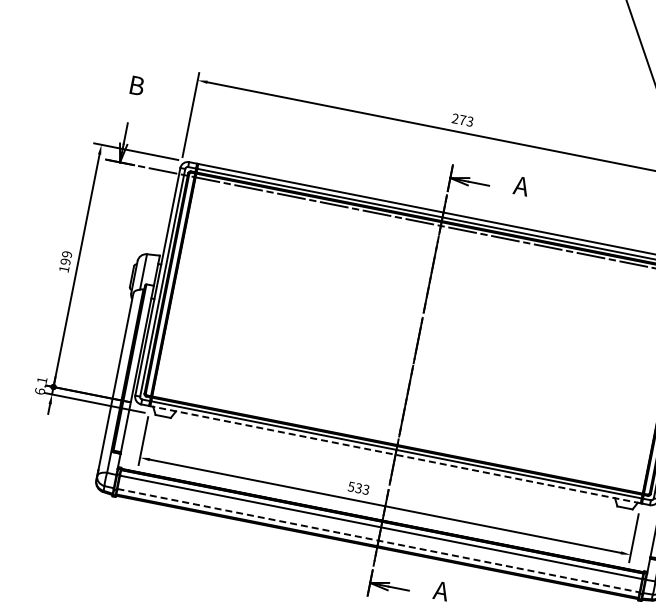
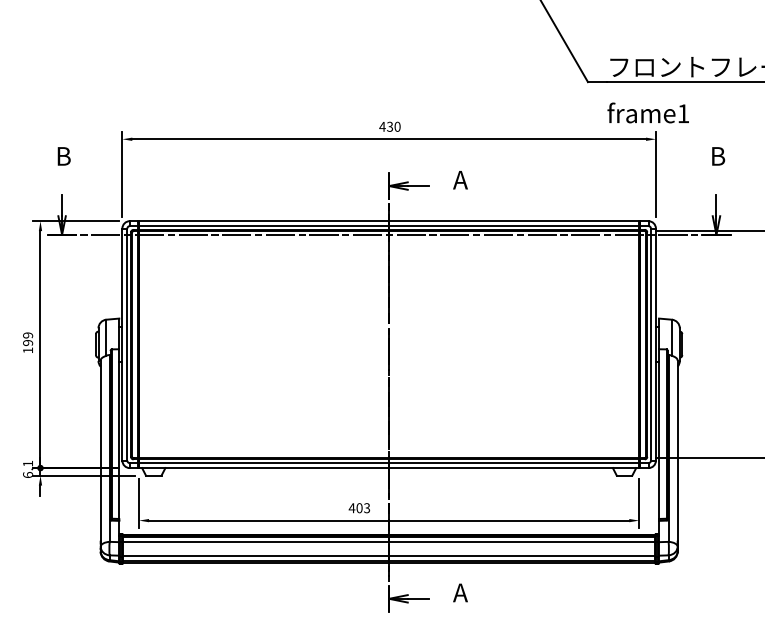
text: (462, 119) -> (389, 126), 273 -> 430
line: (394, 455) -> (388, 468), dashed -> solid
text: (354, 487) -> (355, 508), 533 -> 403
line: (378, 540) -> (389, 555), dashed -> solid

